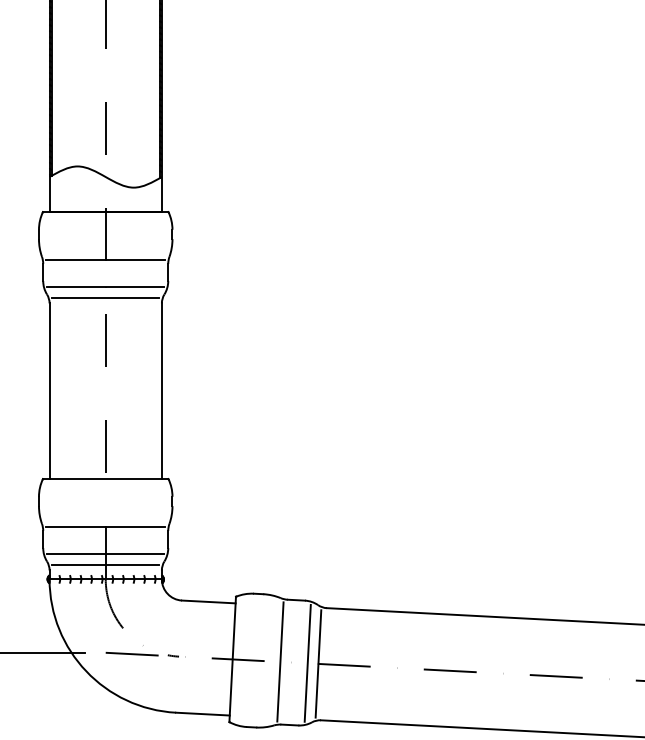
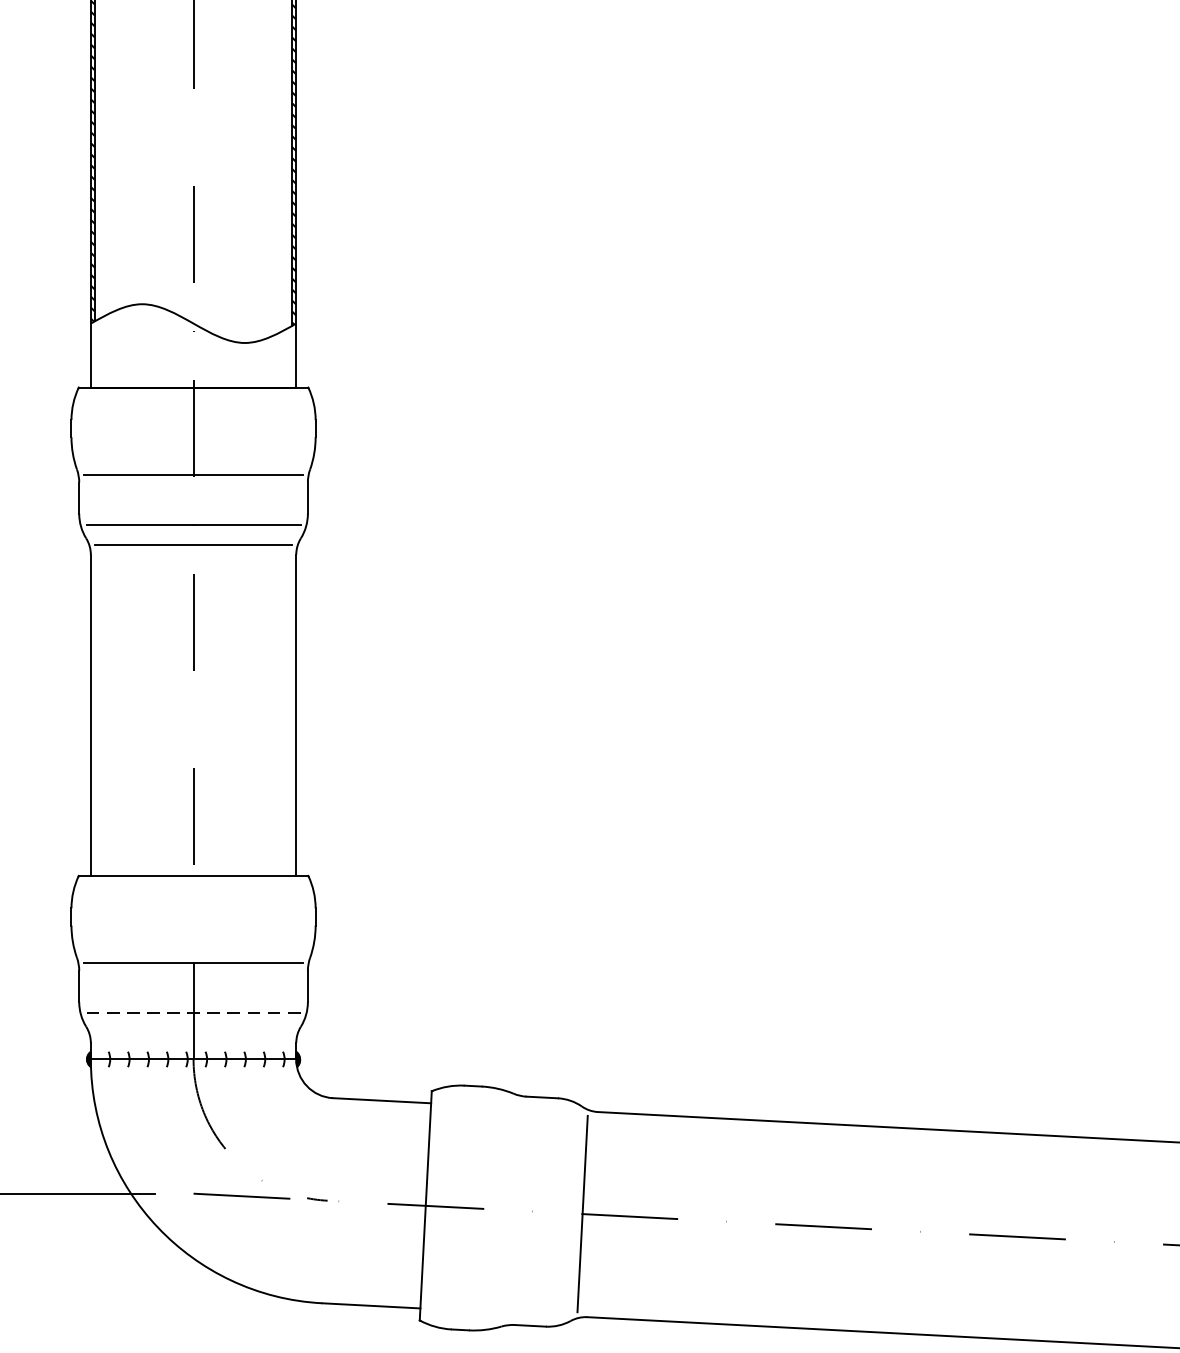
line: (106, 554) -> (194, 1013), solid -> dashed
line: (105, 564) -> (193, 1032), removed
line: (280, 661) -> (513, 1209), removed
line: (307, 662) -> (562, 1211), removed

